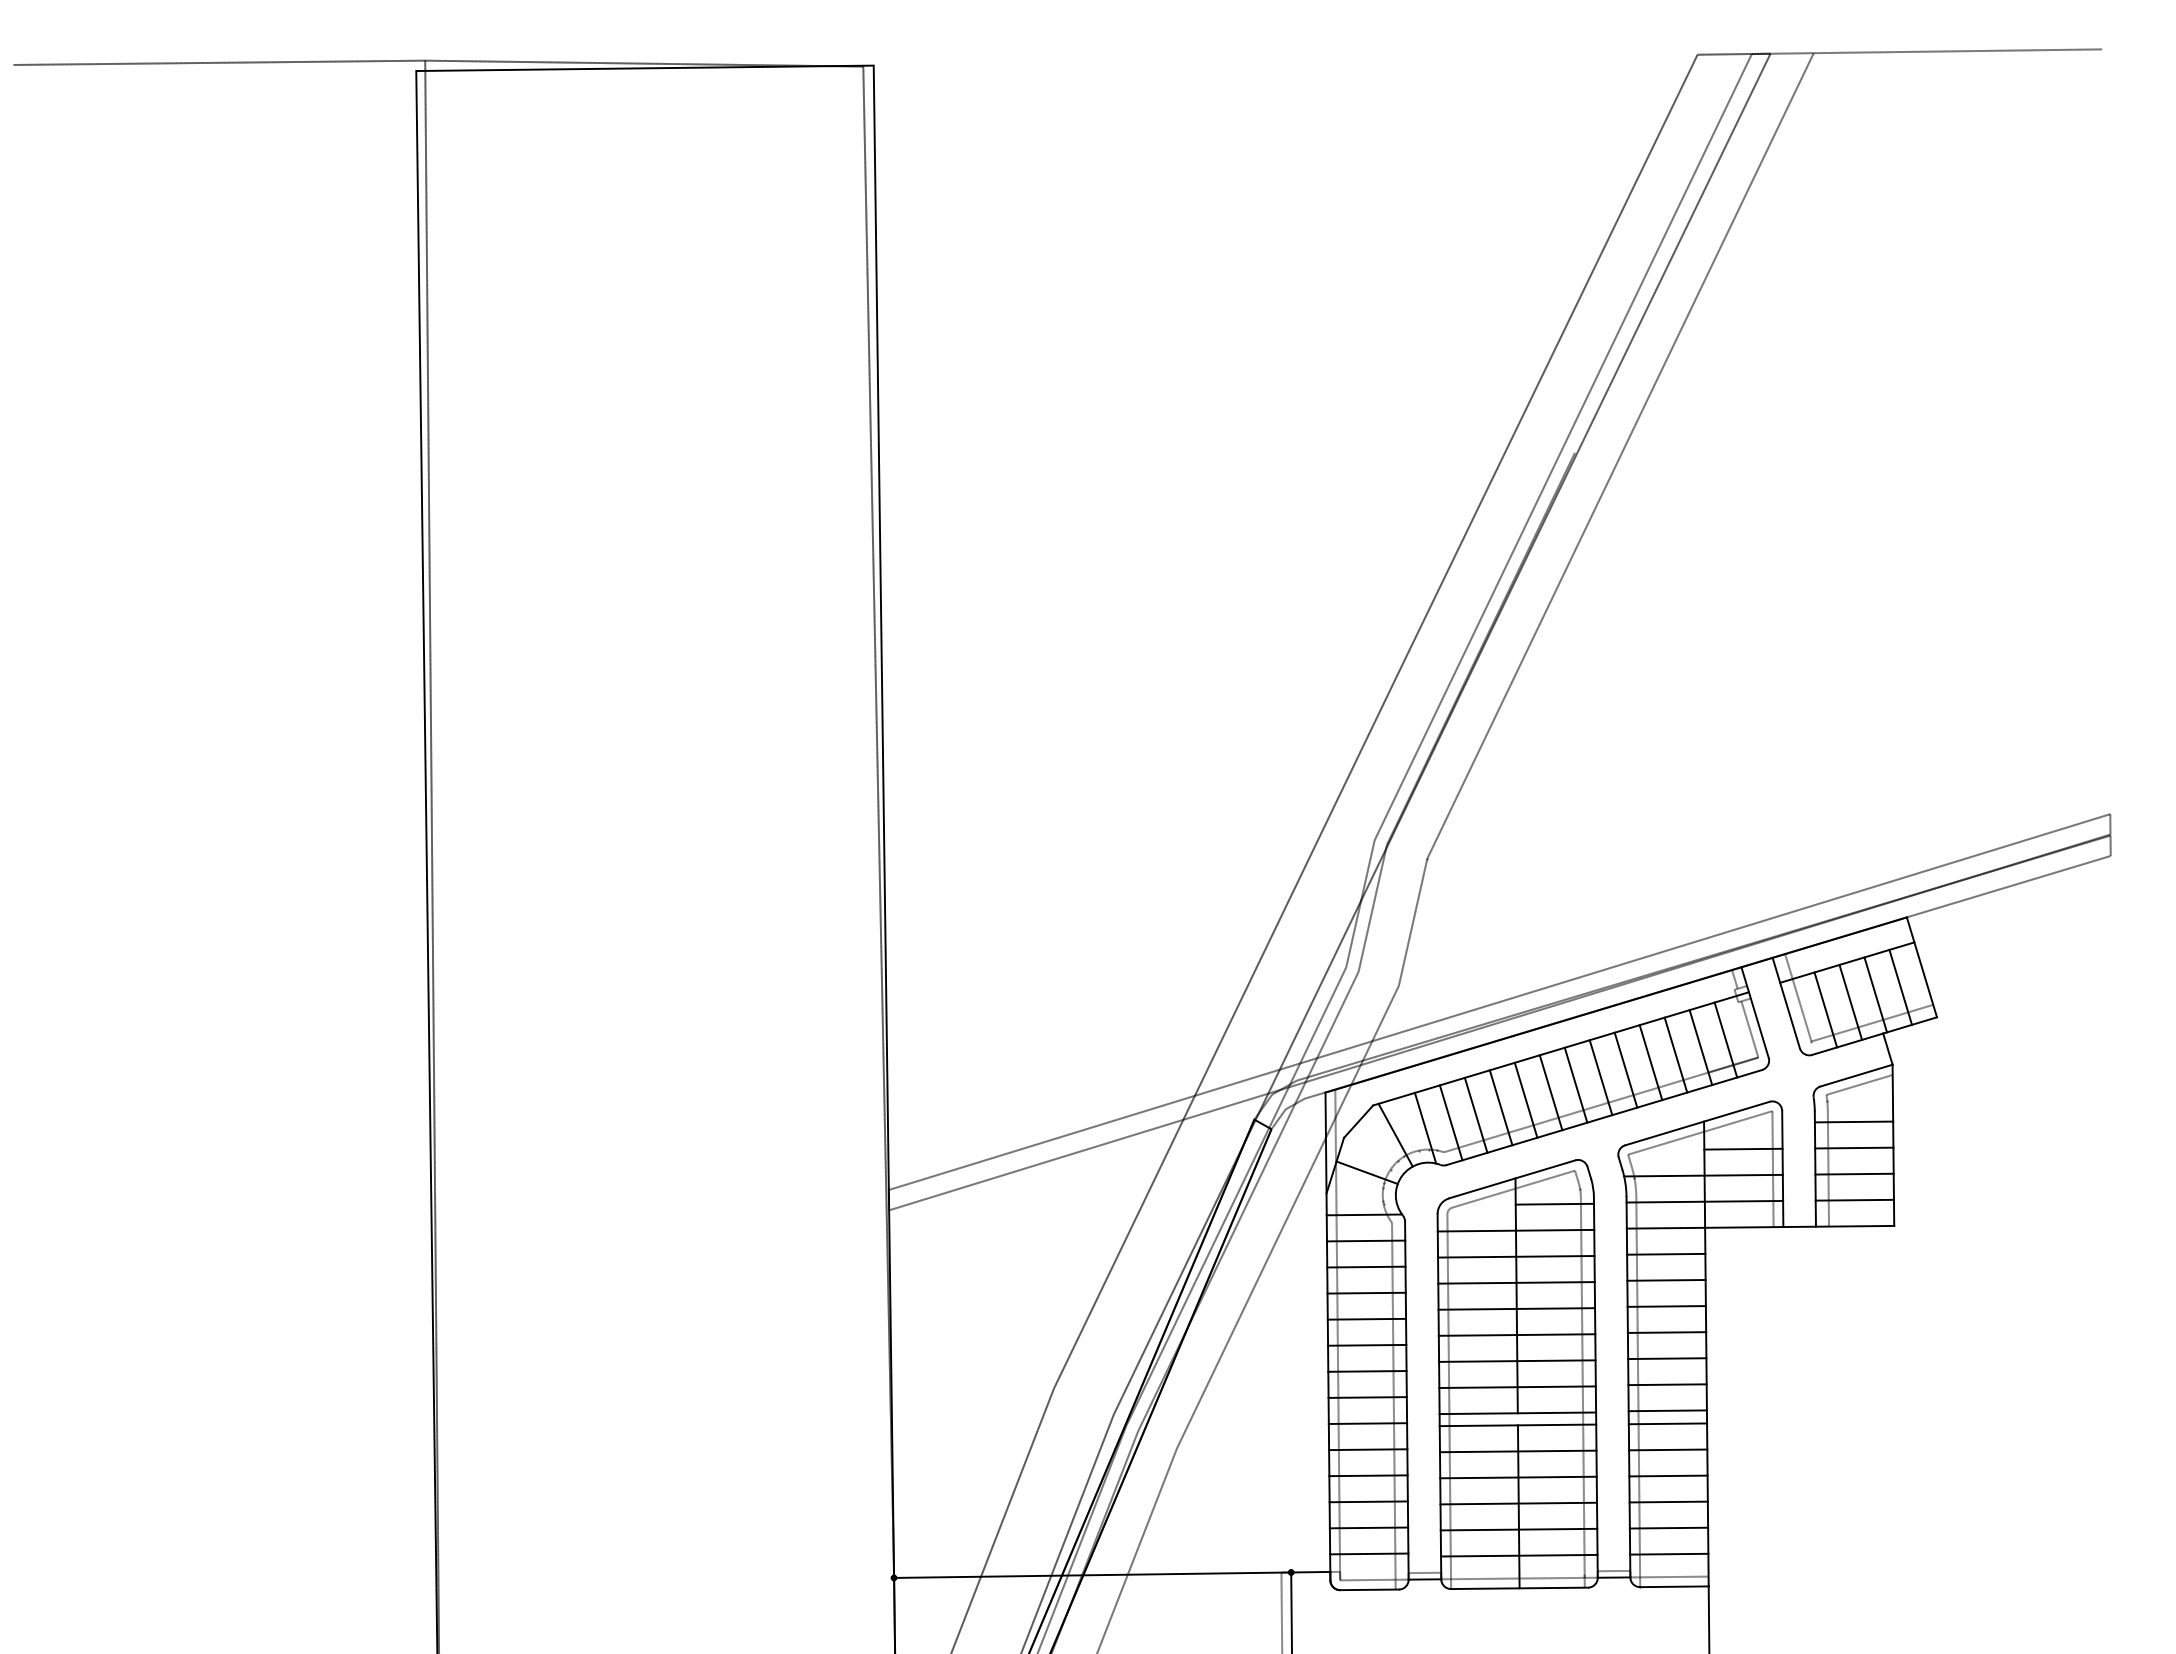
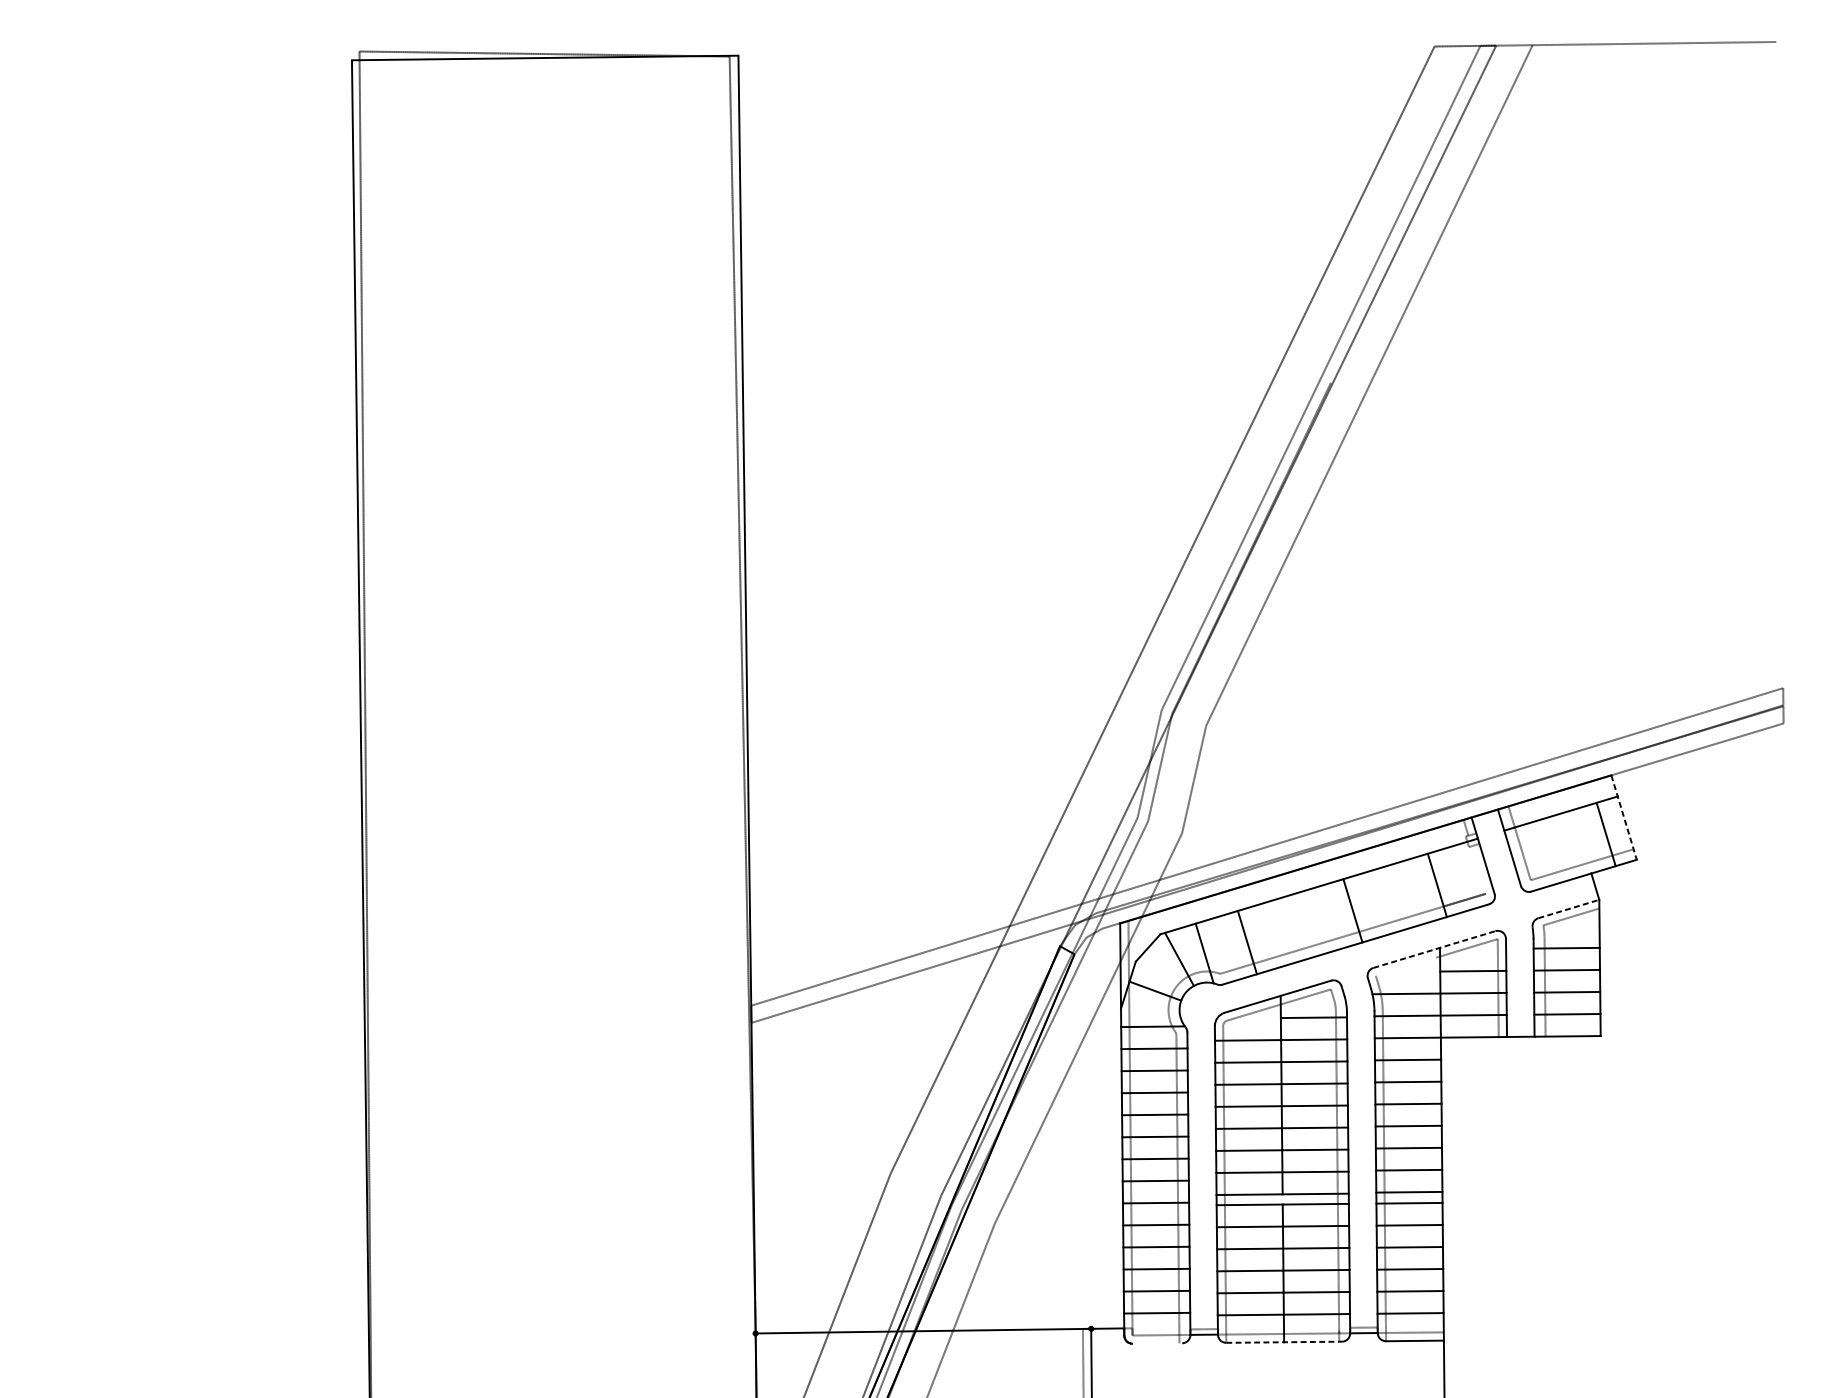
line: (219, 62) -> (185, 53), removed
line: (1922, 967) -> (1624, 817), solid -> dashed
line: (1875, 994) -> (1584, 840), removed
line: (1850, 1001) -> (1563, 846), removed
line: (1825, 1009) -> (1542, 853), removed
line: (1749, 1029) -> (1478, 870), removed
line: (1725, 1039) -> (1458, 878), removed
line: (1675, 1054) -> (1415, 891), removed
line: (1650, 1062) -> (1394, 897), removed
line: (1625, 1069) -> (1373, 903), removed
line: (1856, 1075) -> (1568, 908), solid -> dashed
line: (1575, 1084) -> (1331, 916), removed
line: (1550, 1092) -> (1310, 923), removed
line: (1525, 1099) -> (1289, 929), removed
line: (1500, 1107) -> (1268, 935), removed
line: (1450, 1122) -> (1225, 948), removed
line: (1697, 1123) -> (1434, 949), solid -> dashed
line: (1663, 1143) -> (1405, 966), removed
line: (1520, 1588) -> (1284, 1342), solid -> dashed
line: (1369, 1589) -> (1157, 1343), removed

